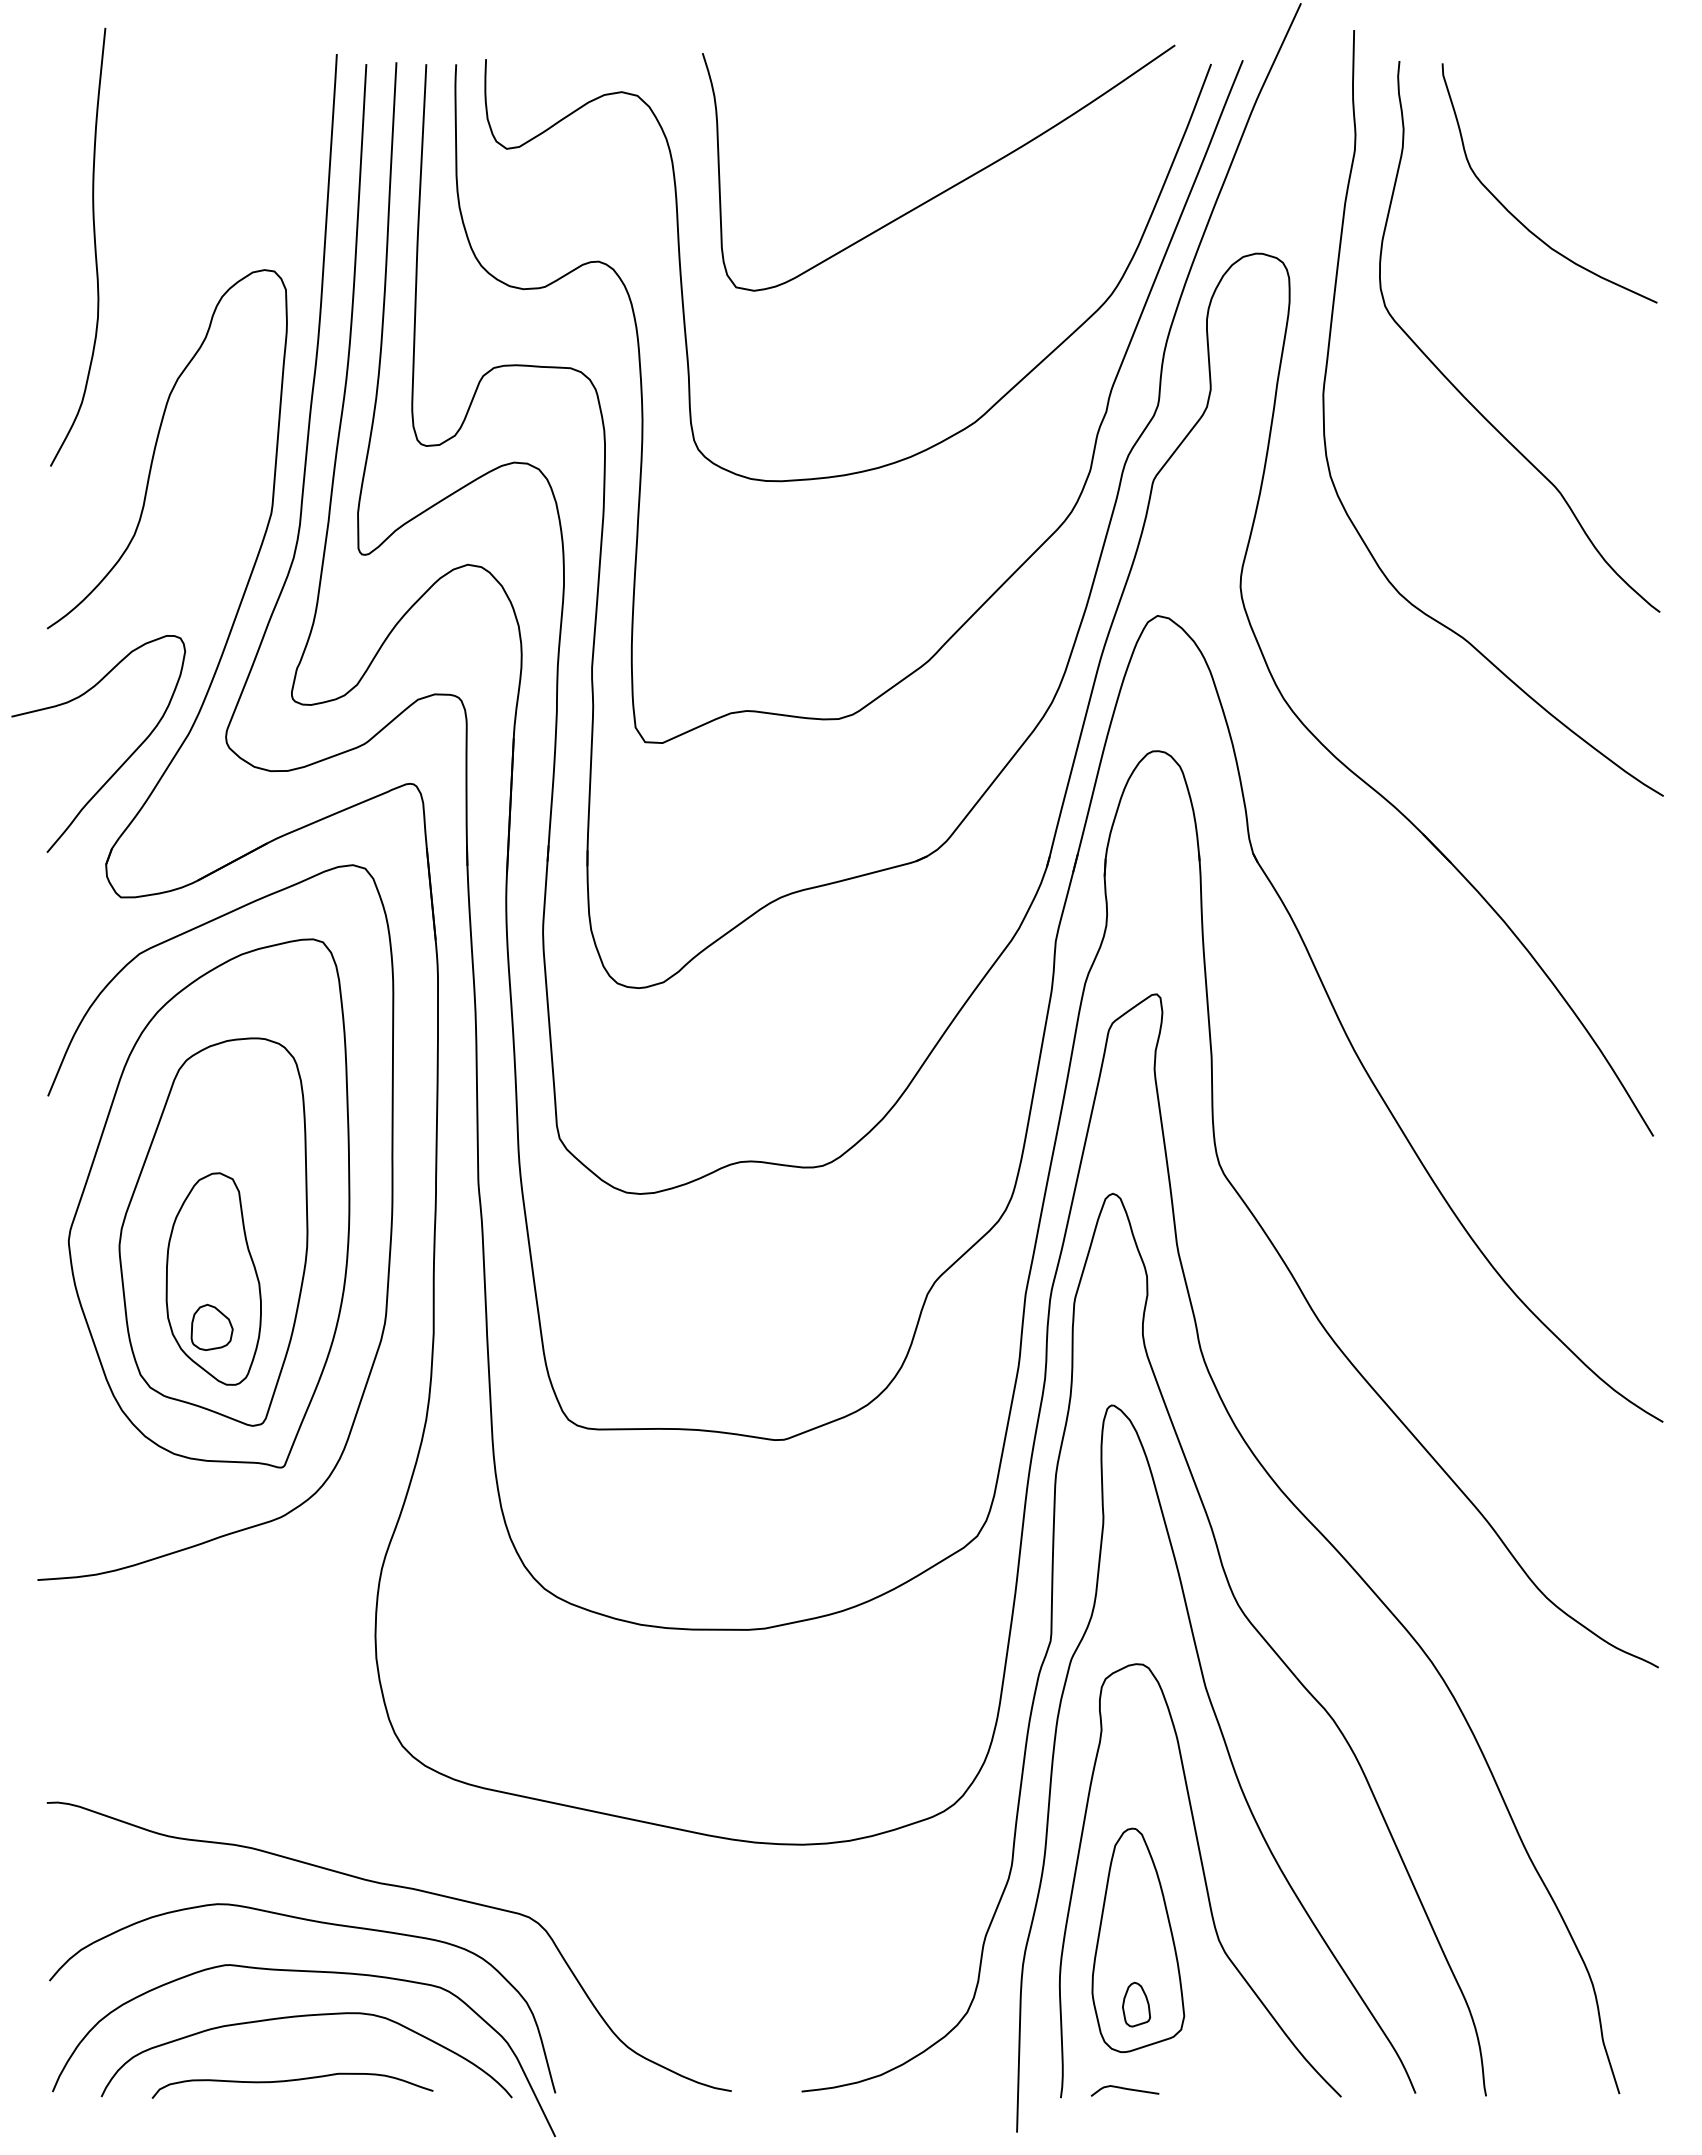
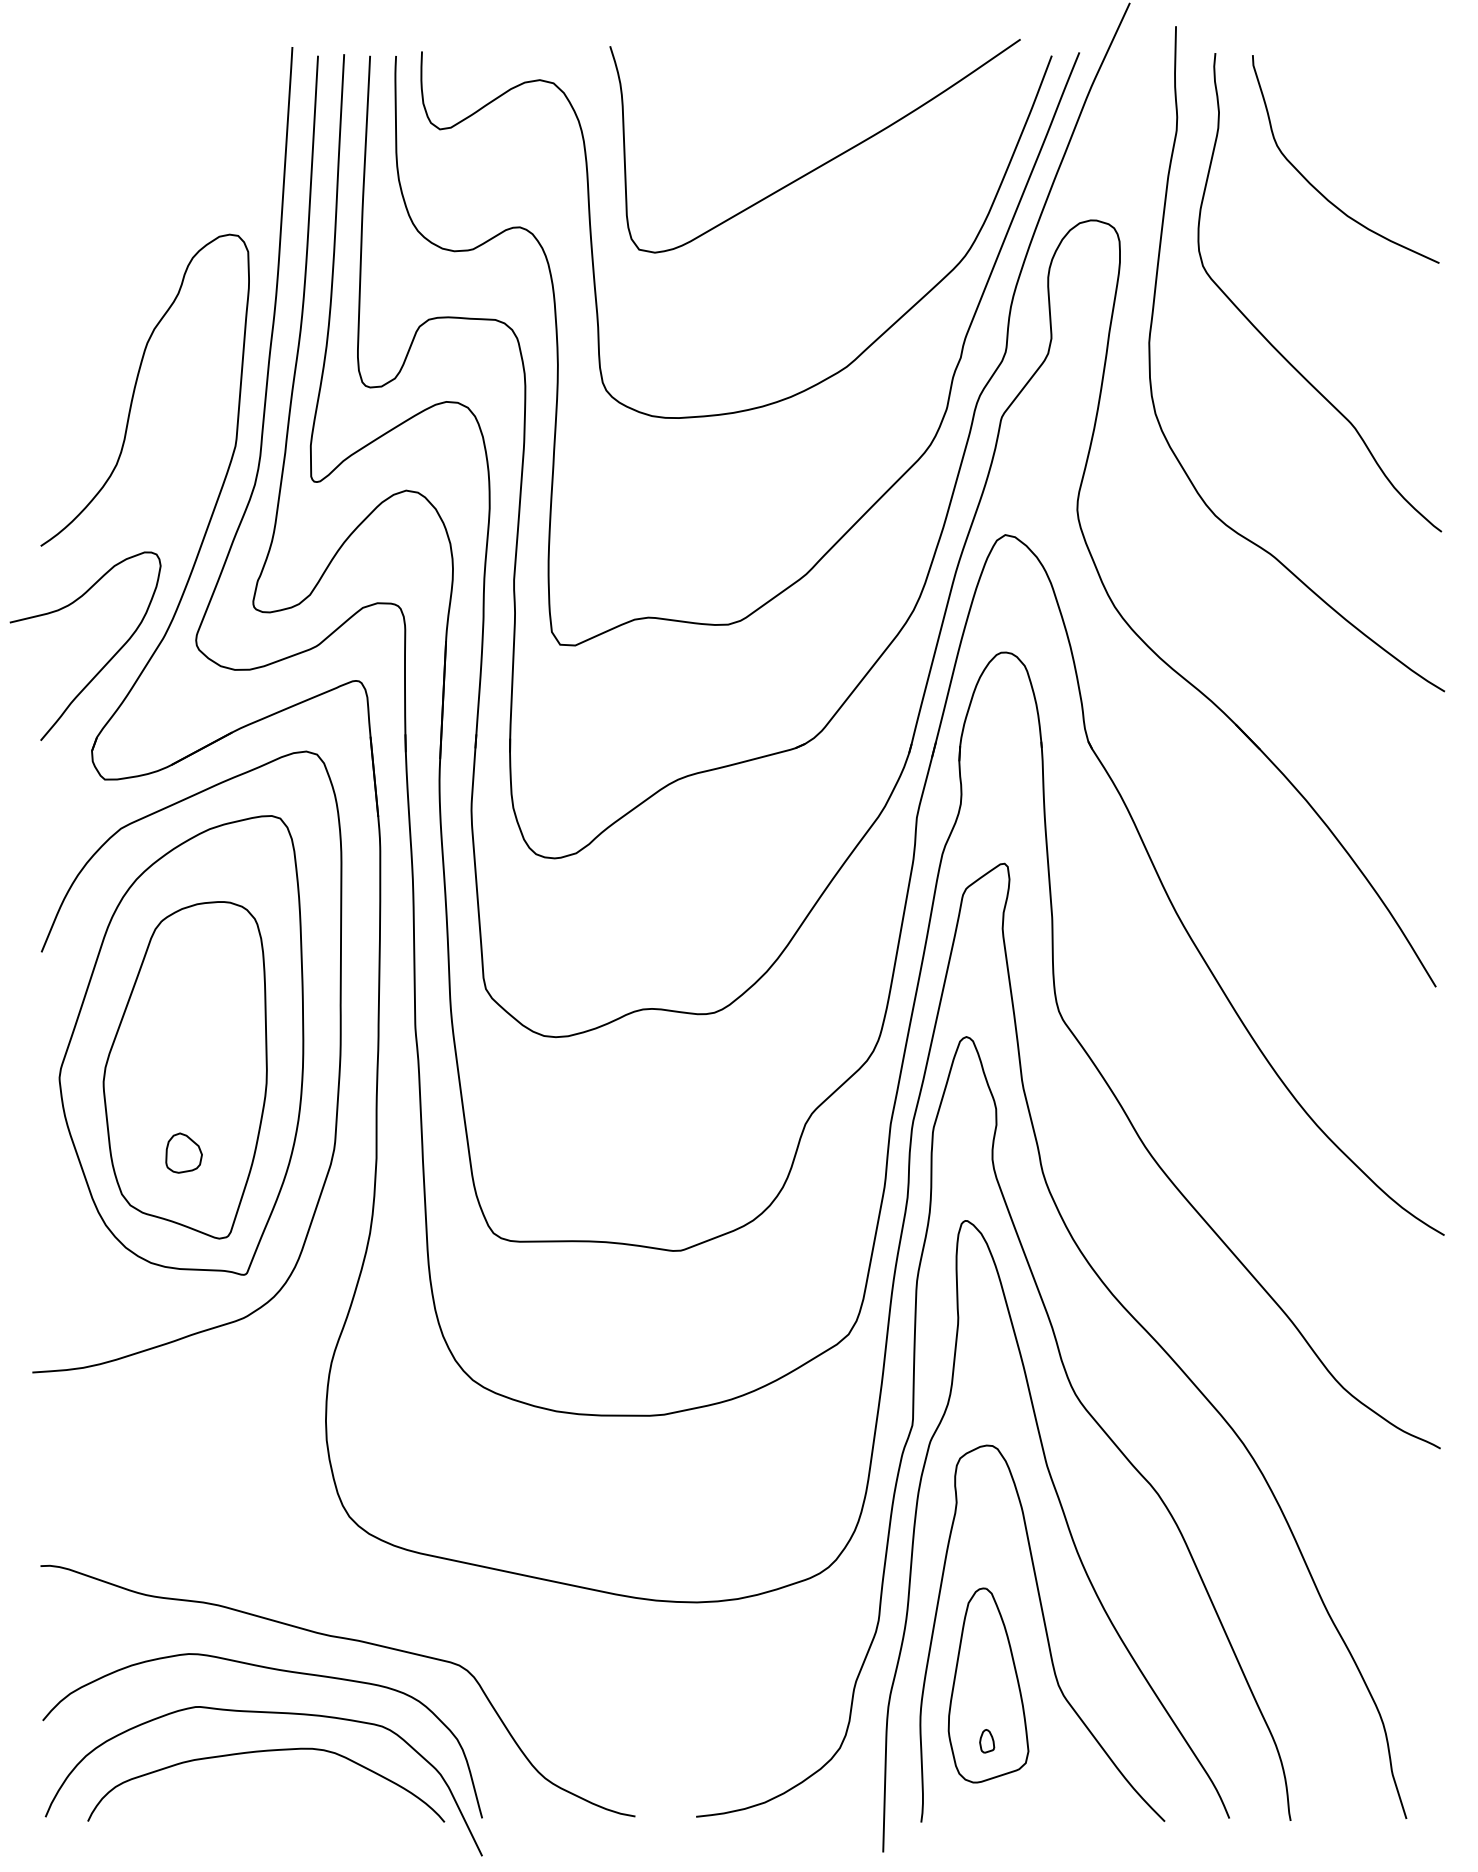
curve: (94, 246) -> (81, 214), removed
part: (213, 1278) -> (185, 1110), removed
part: (1136, 2004) -> (986, 1741), size x0.6
curve: (292, 2081) -> (253, 1808), removed
curve: (1124, 2089) -> (976, 1815), removed

